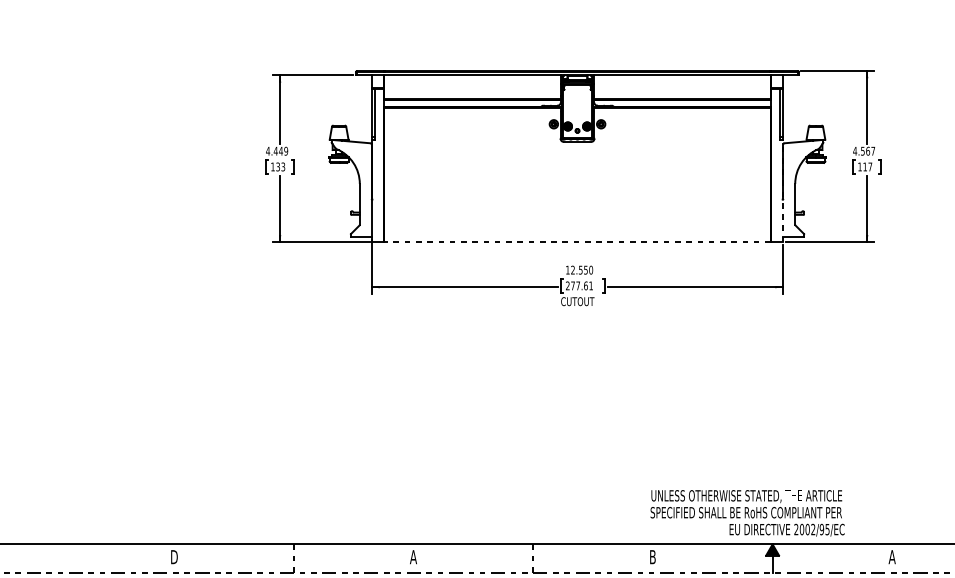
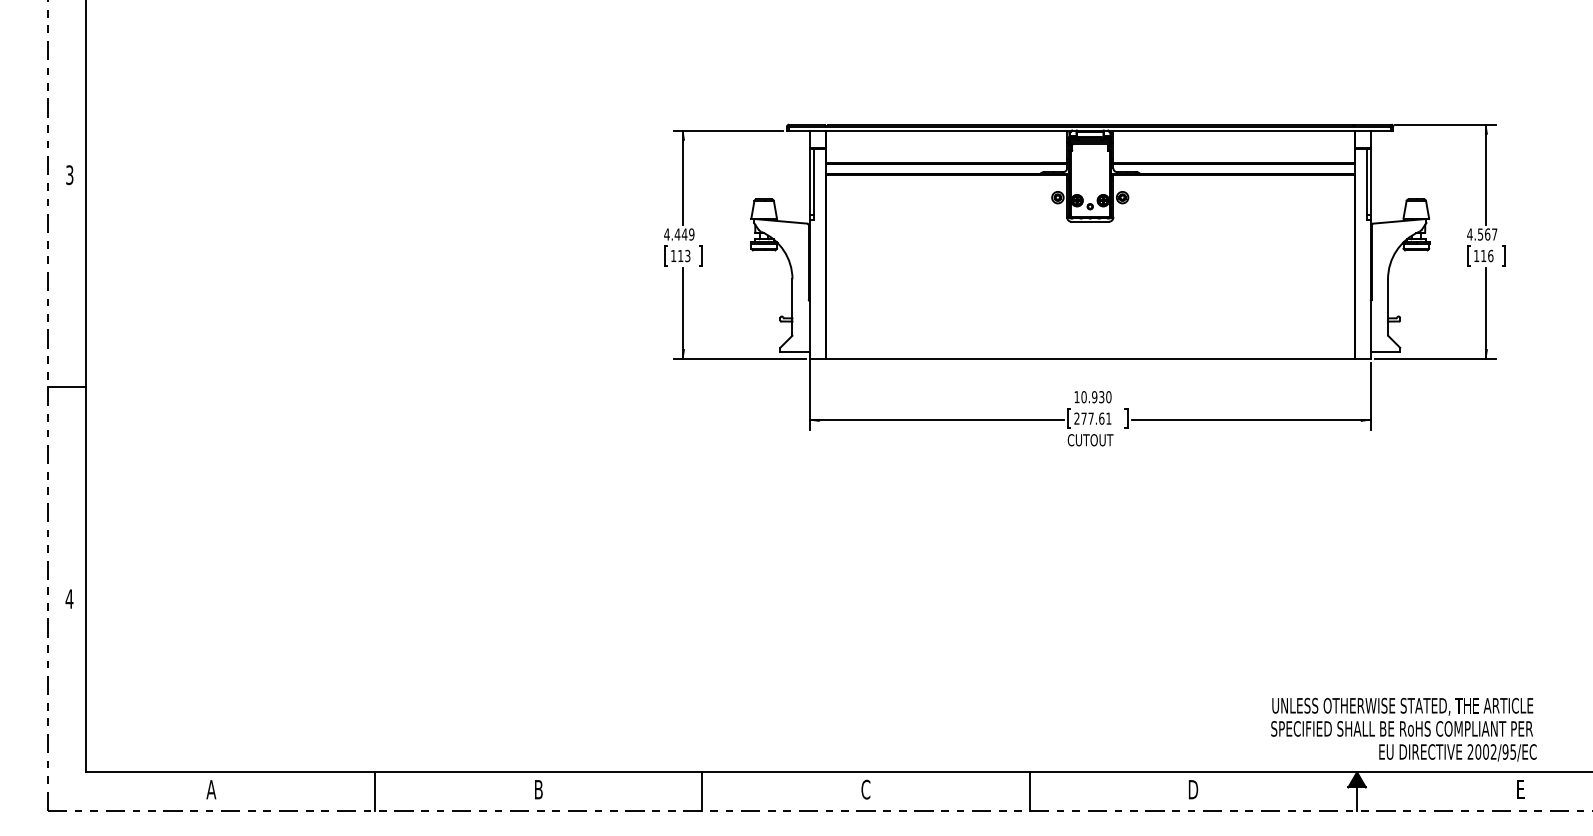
text: (277, 166) -> (680, 255), 133 -> 113
text: (870, 166) -> (1490, 255), 117 -> 116
line: (782, 191) -> (1370, 289), dashed -> solid
line: (576, 242) -> (1089, 359), dashed -> solid
text: (579, 270) -> (1092, 397), 12.550 -> 10.930
text: (747, 513) -> (1403, 729), moved
text: (174, 557) -> (538, 789), D -> B
text: (413, 557) -> (865, 789), A -> C
text: (653, 557) -> (1193, 789), B -> D
text: (892, 557) -> (1520, 789), A -> E
line: (54, 558) -> (375, 791), added
line: (294, 558) -> (702, 791), dashed -> solid
line: (533, 558) -> (1029, 791), dashed -> solid

